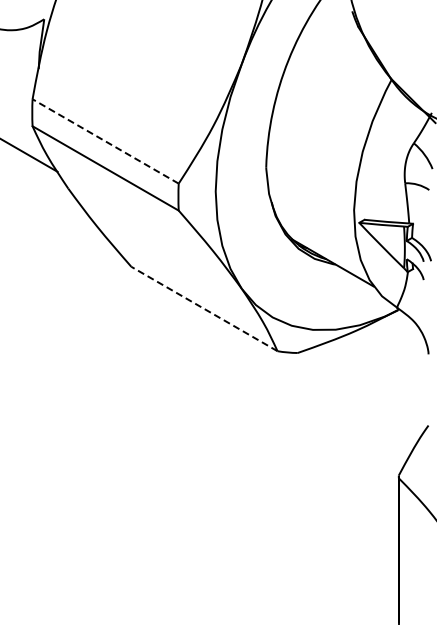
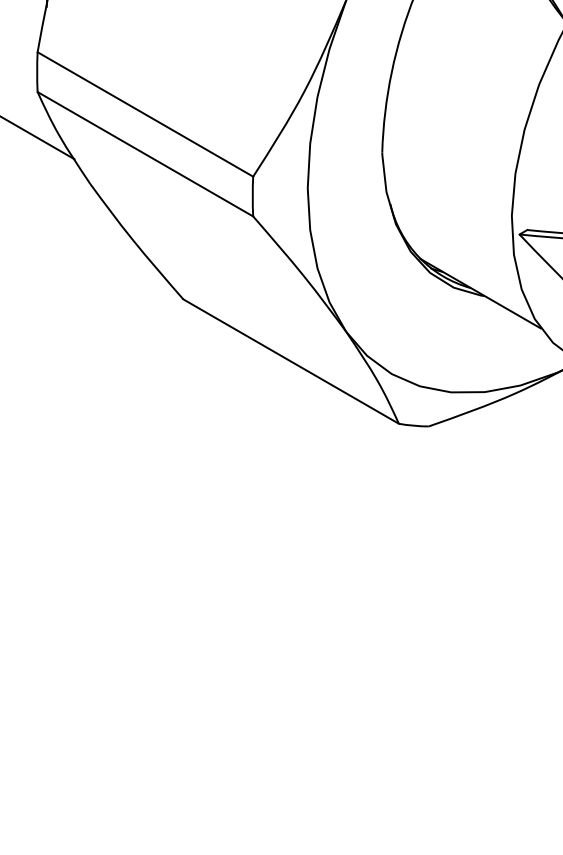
line: (105, 141) -> (145, 114), dashed -> solid
line: (204, 308) -> (291, 360), dashed -> solid

